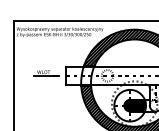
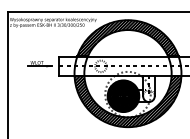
hatch: (129, 105) -> (122, 96), added

